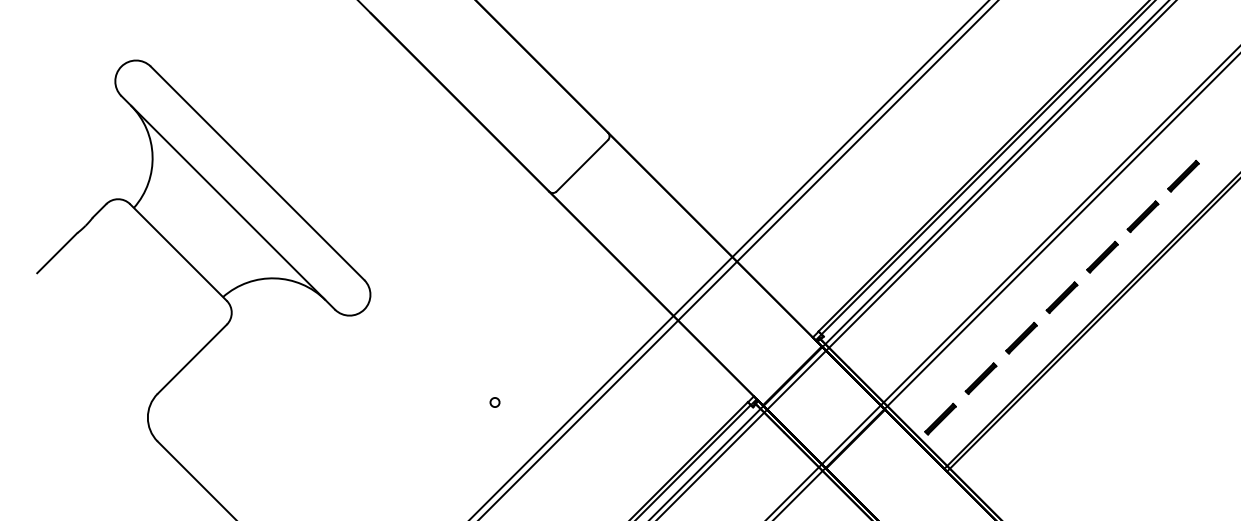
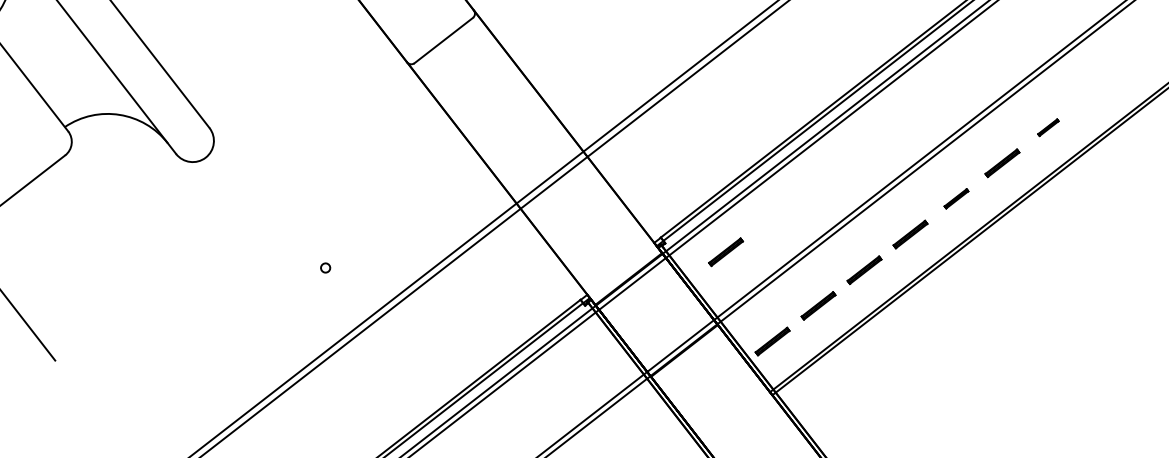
part: (1183, 176) -> (1048, 127), size x0.6
part: (1102, 256) -> (956, 198), size x0.7
part: (883, 337) -> (725, 251), added

